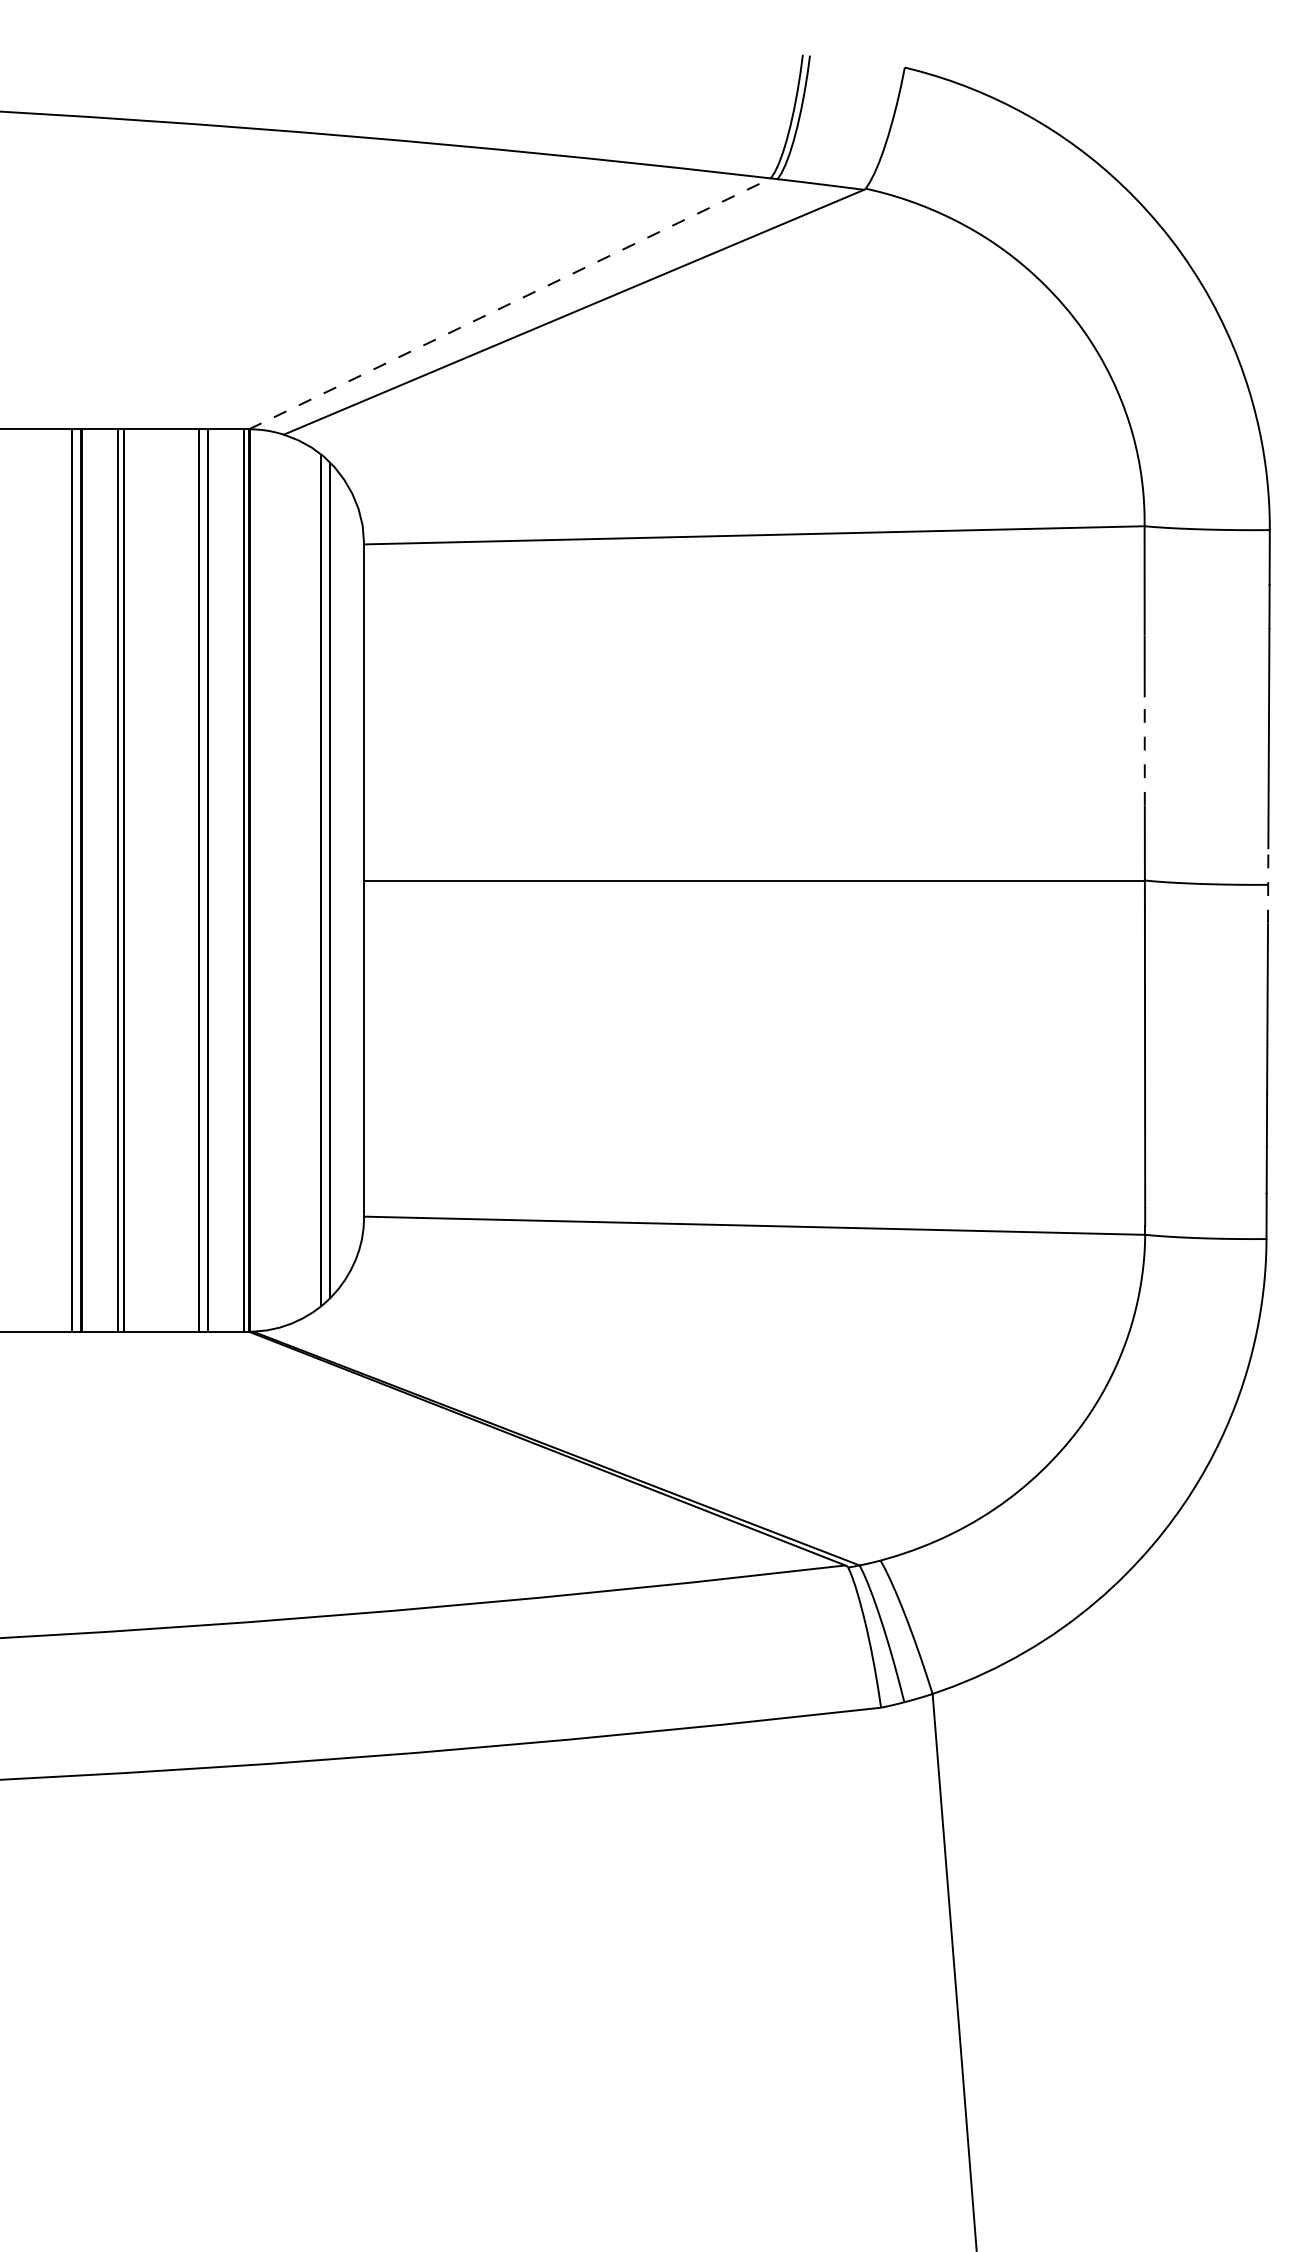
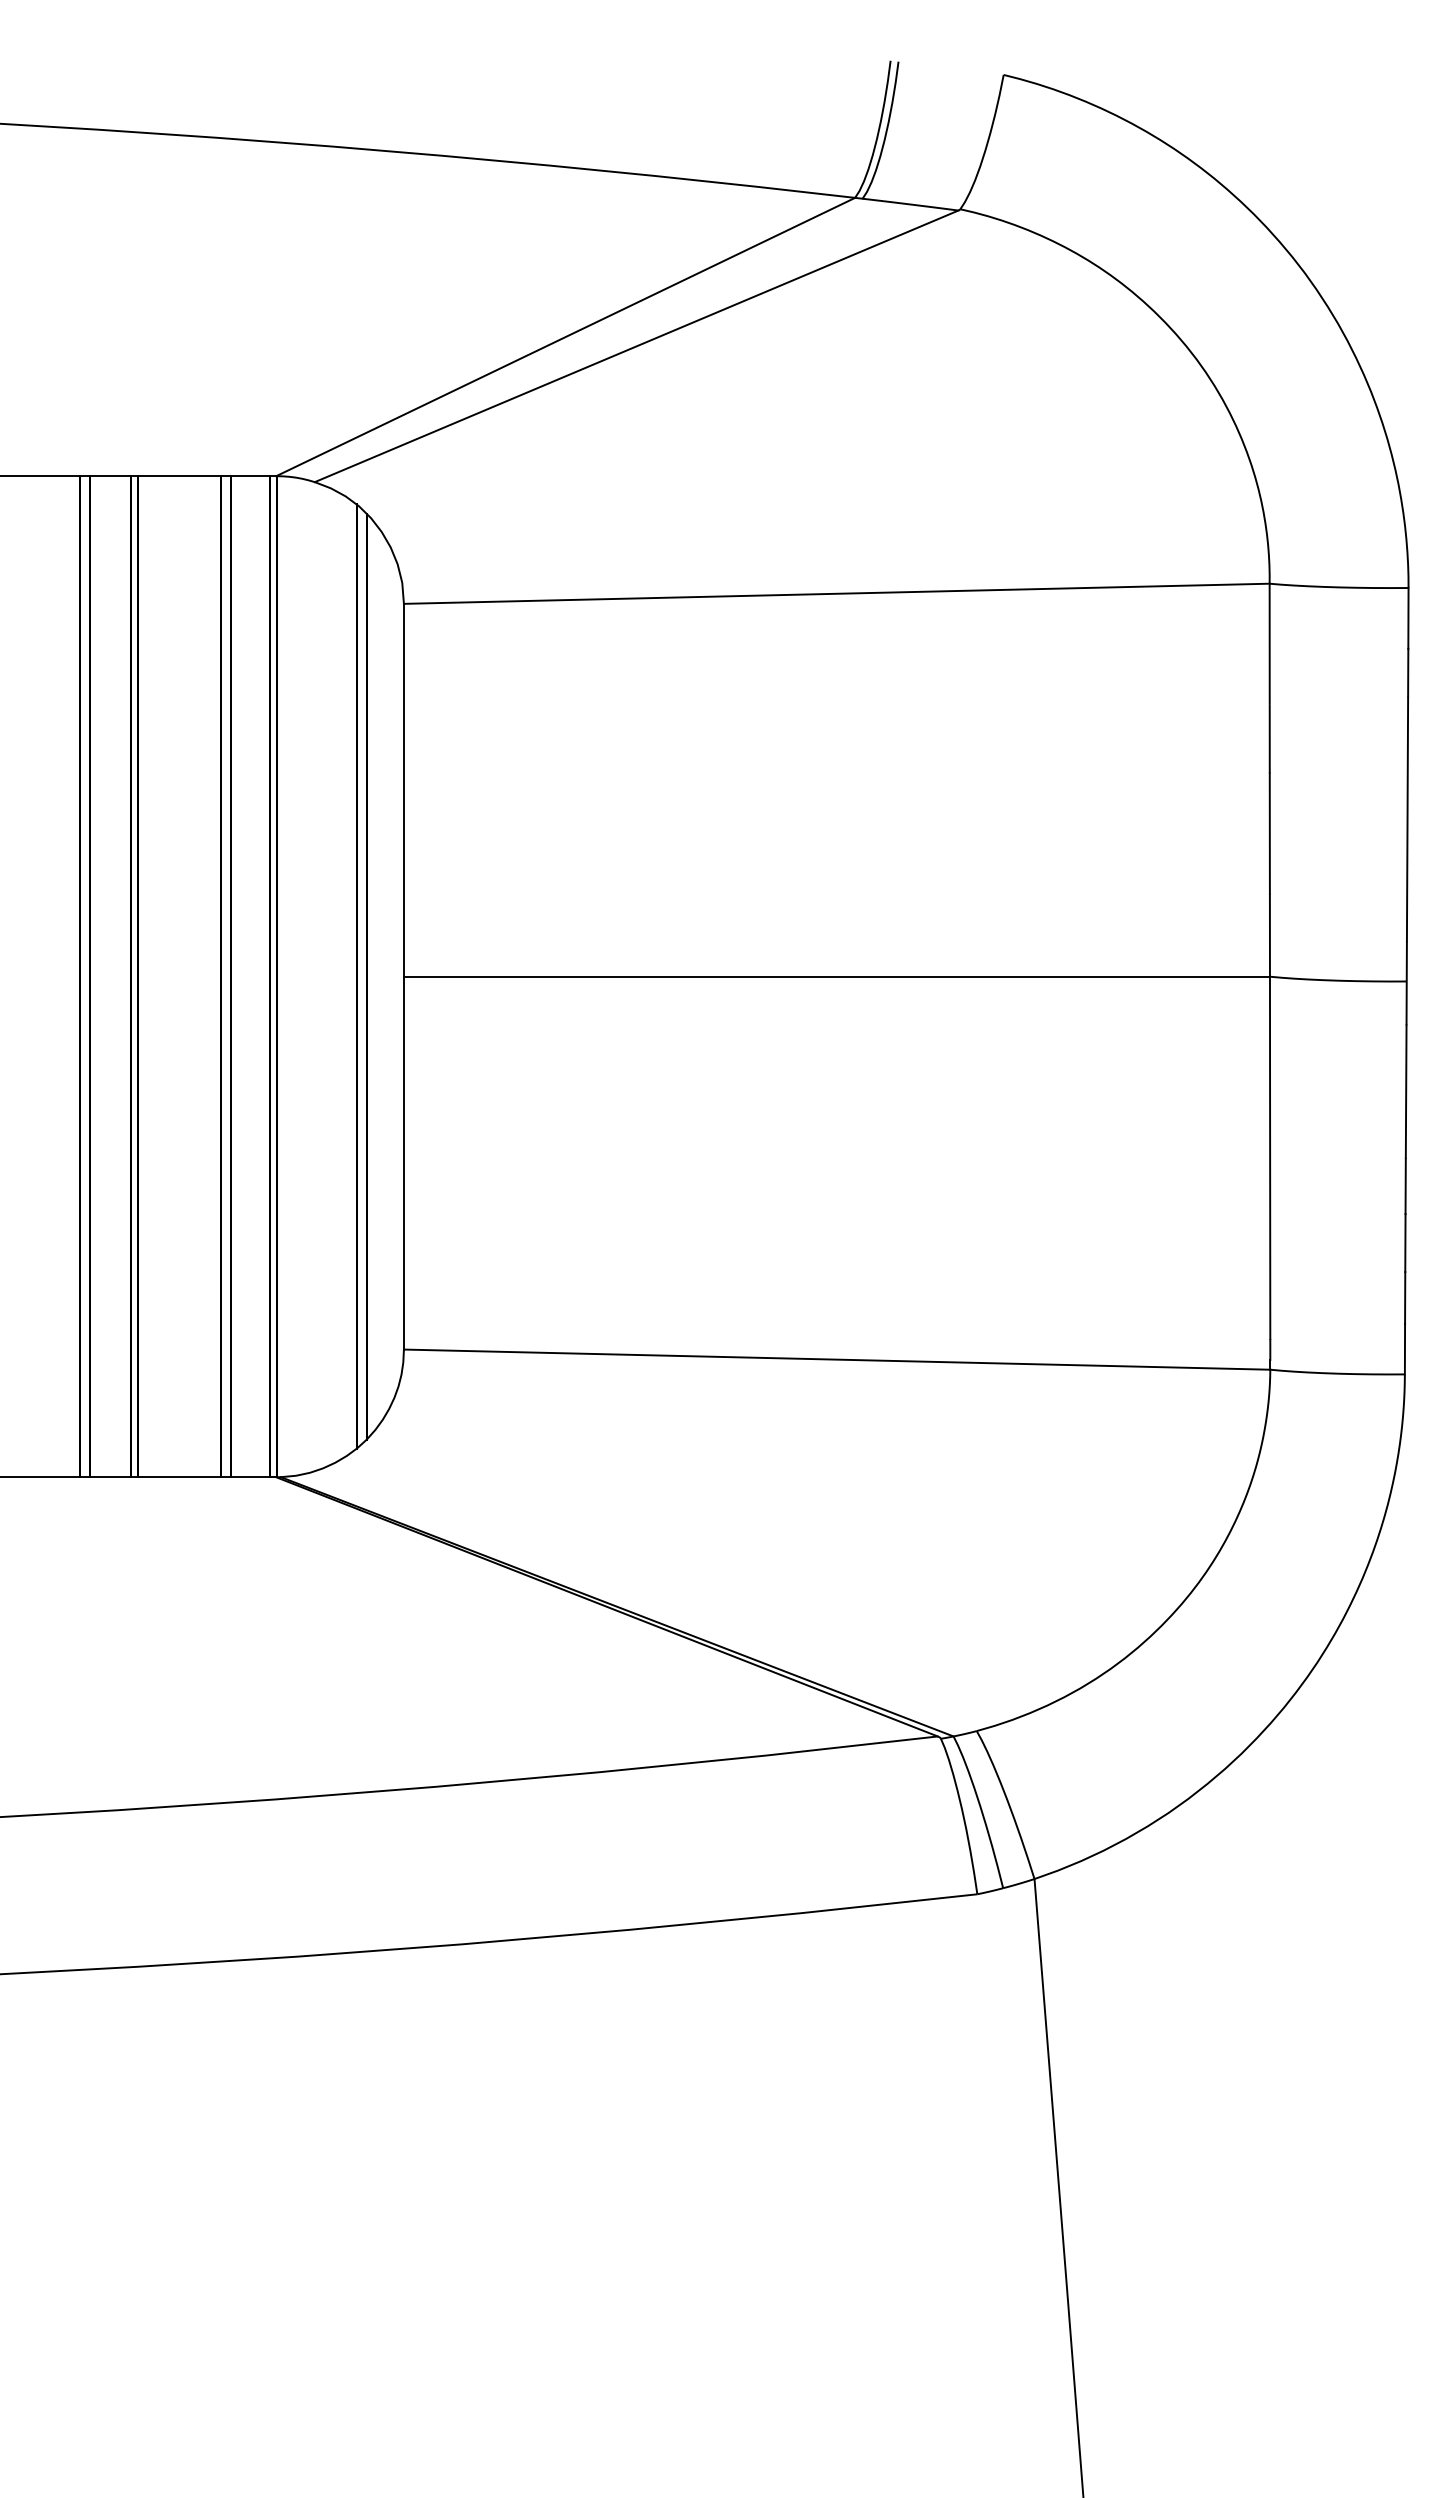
line: (510, 303) -> (566, 336), dashed -> solid
line: (1144, 751) -> (1269, 833), dashed -> solid
line: (1267, 885) -> (1406, 982), dashed -> solid

